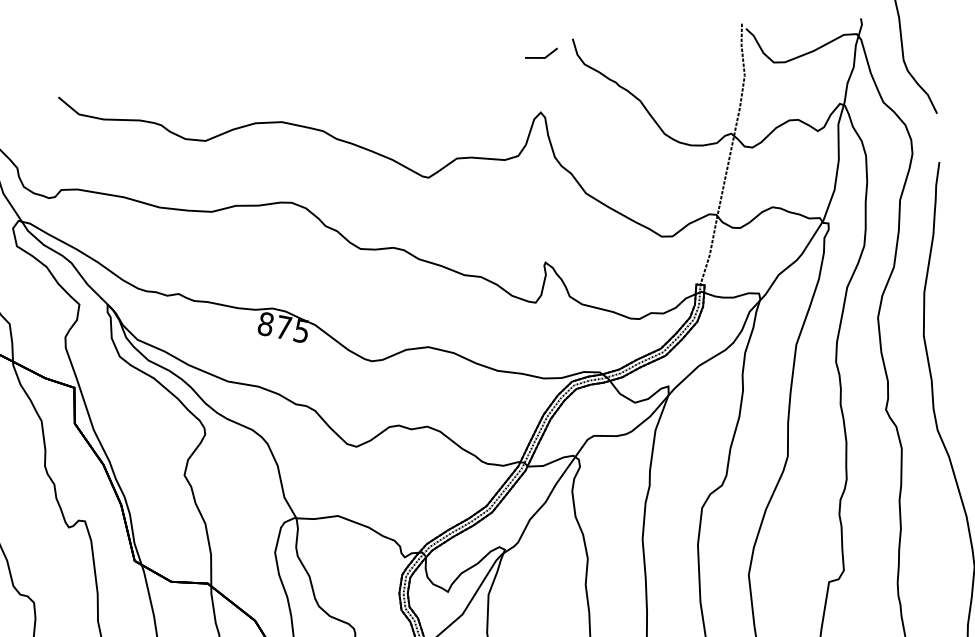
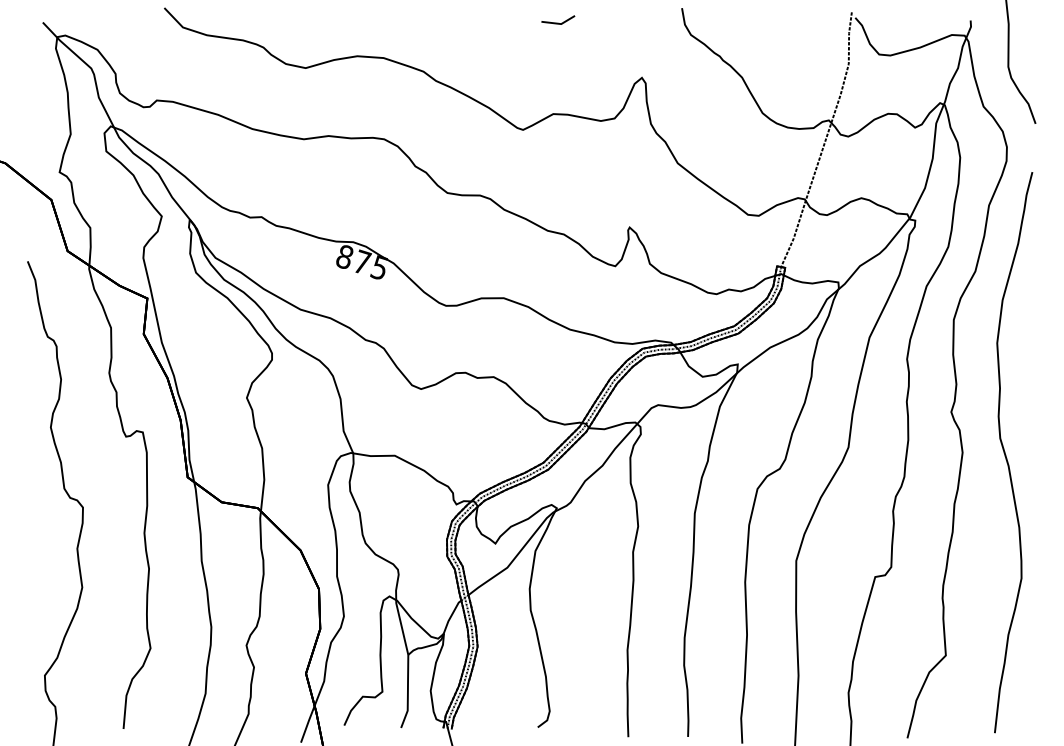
line: (542, 56) -> (558, 22), moved

